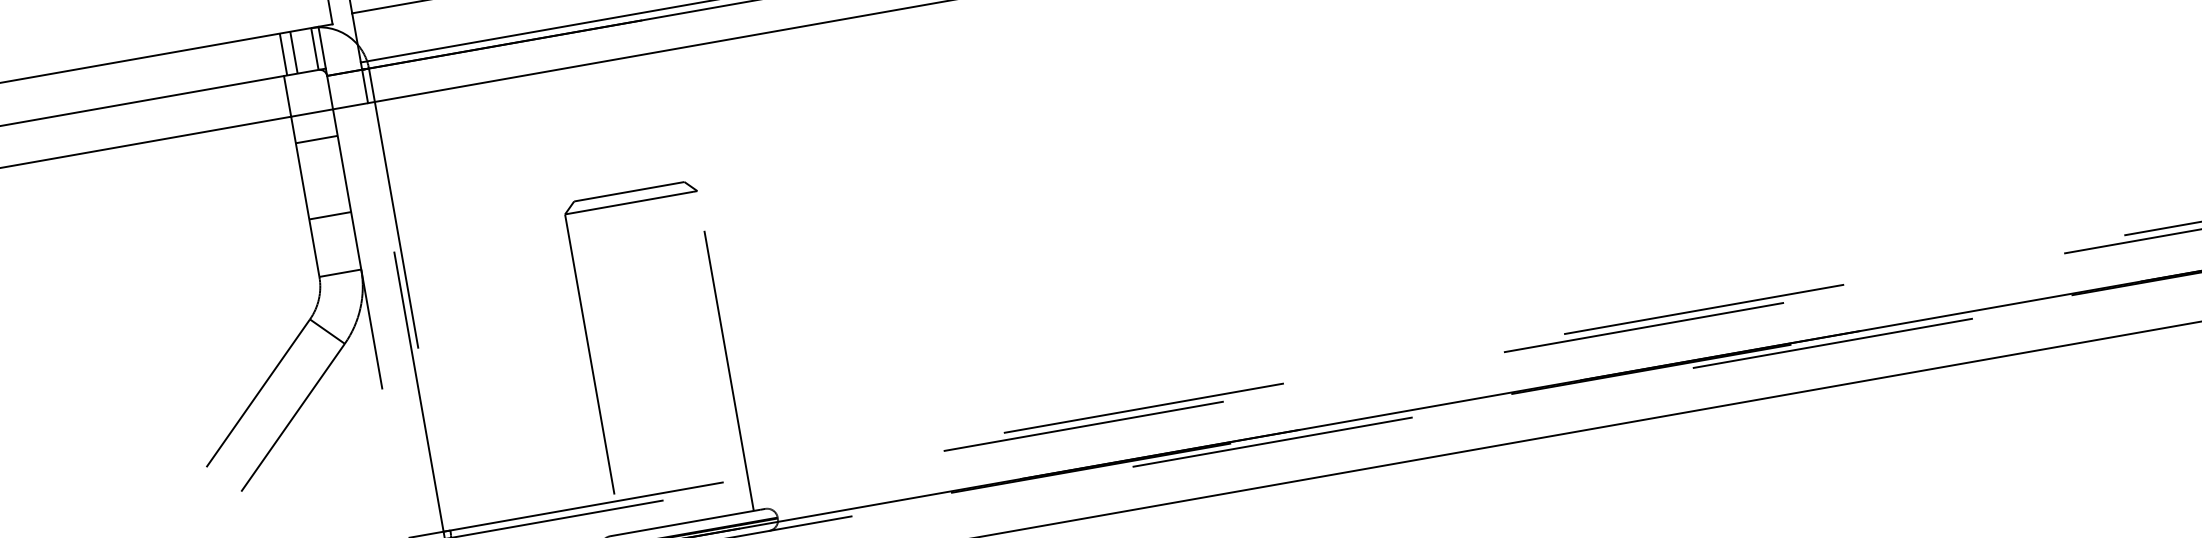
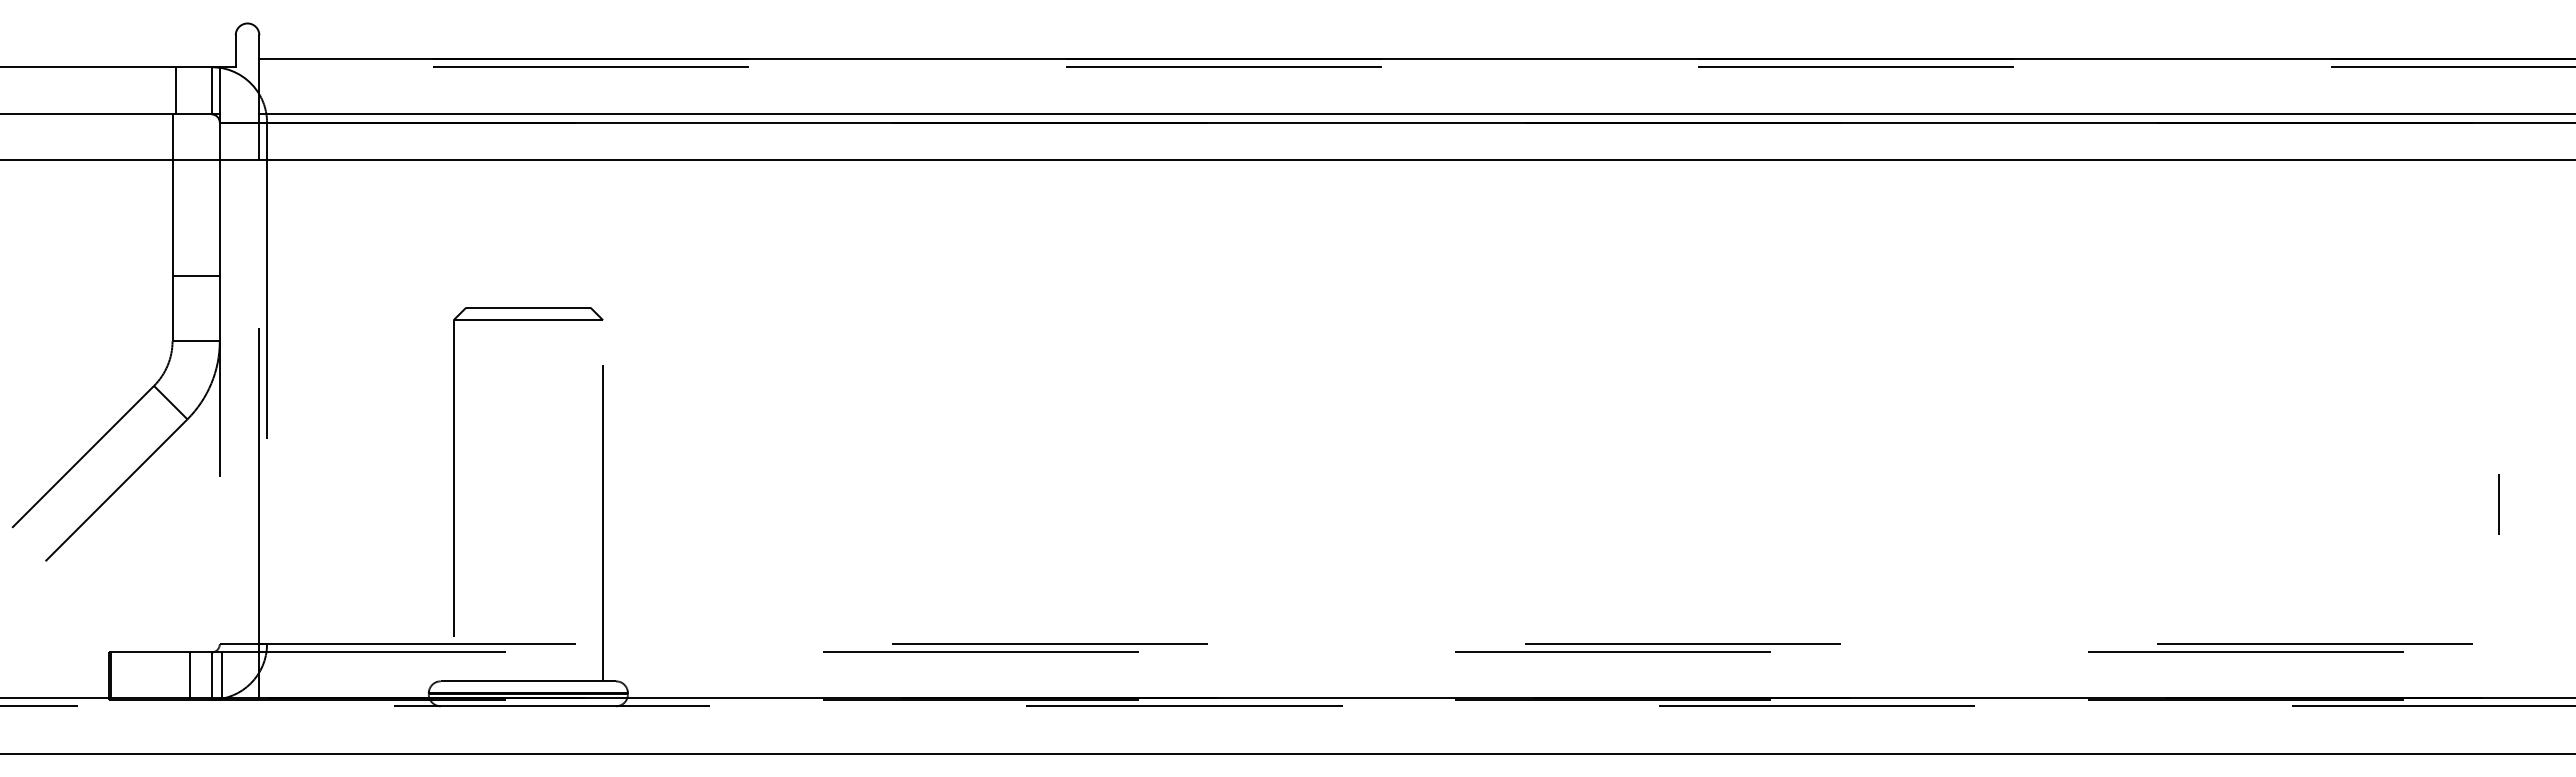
line: (293, 52) -> (187, 90), removed
line: (316, 139) -> (195, 190), removed

